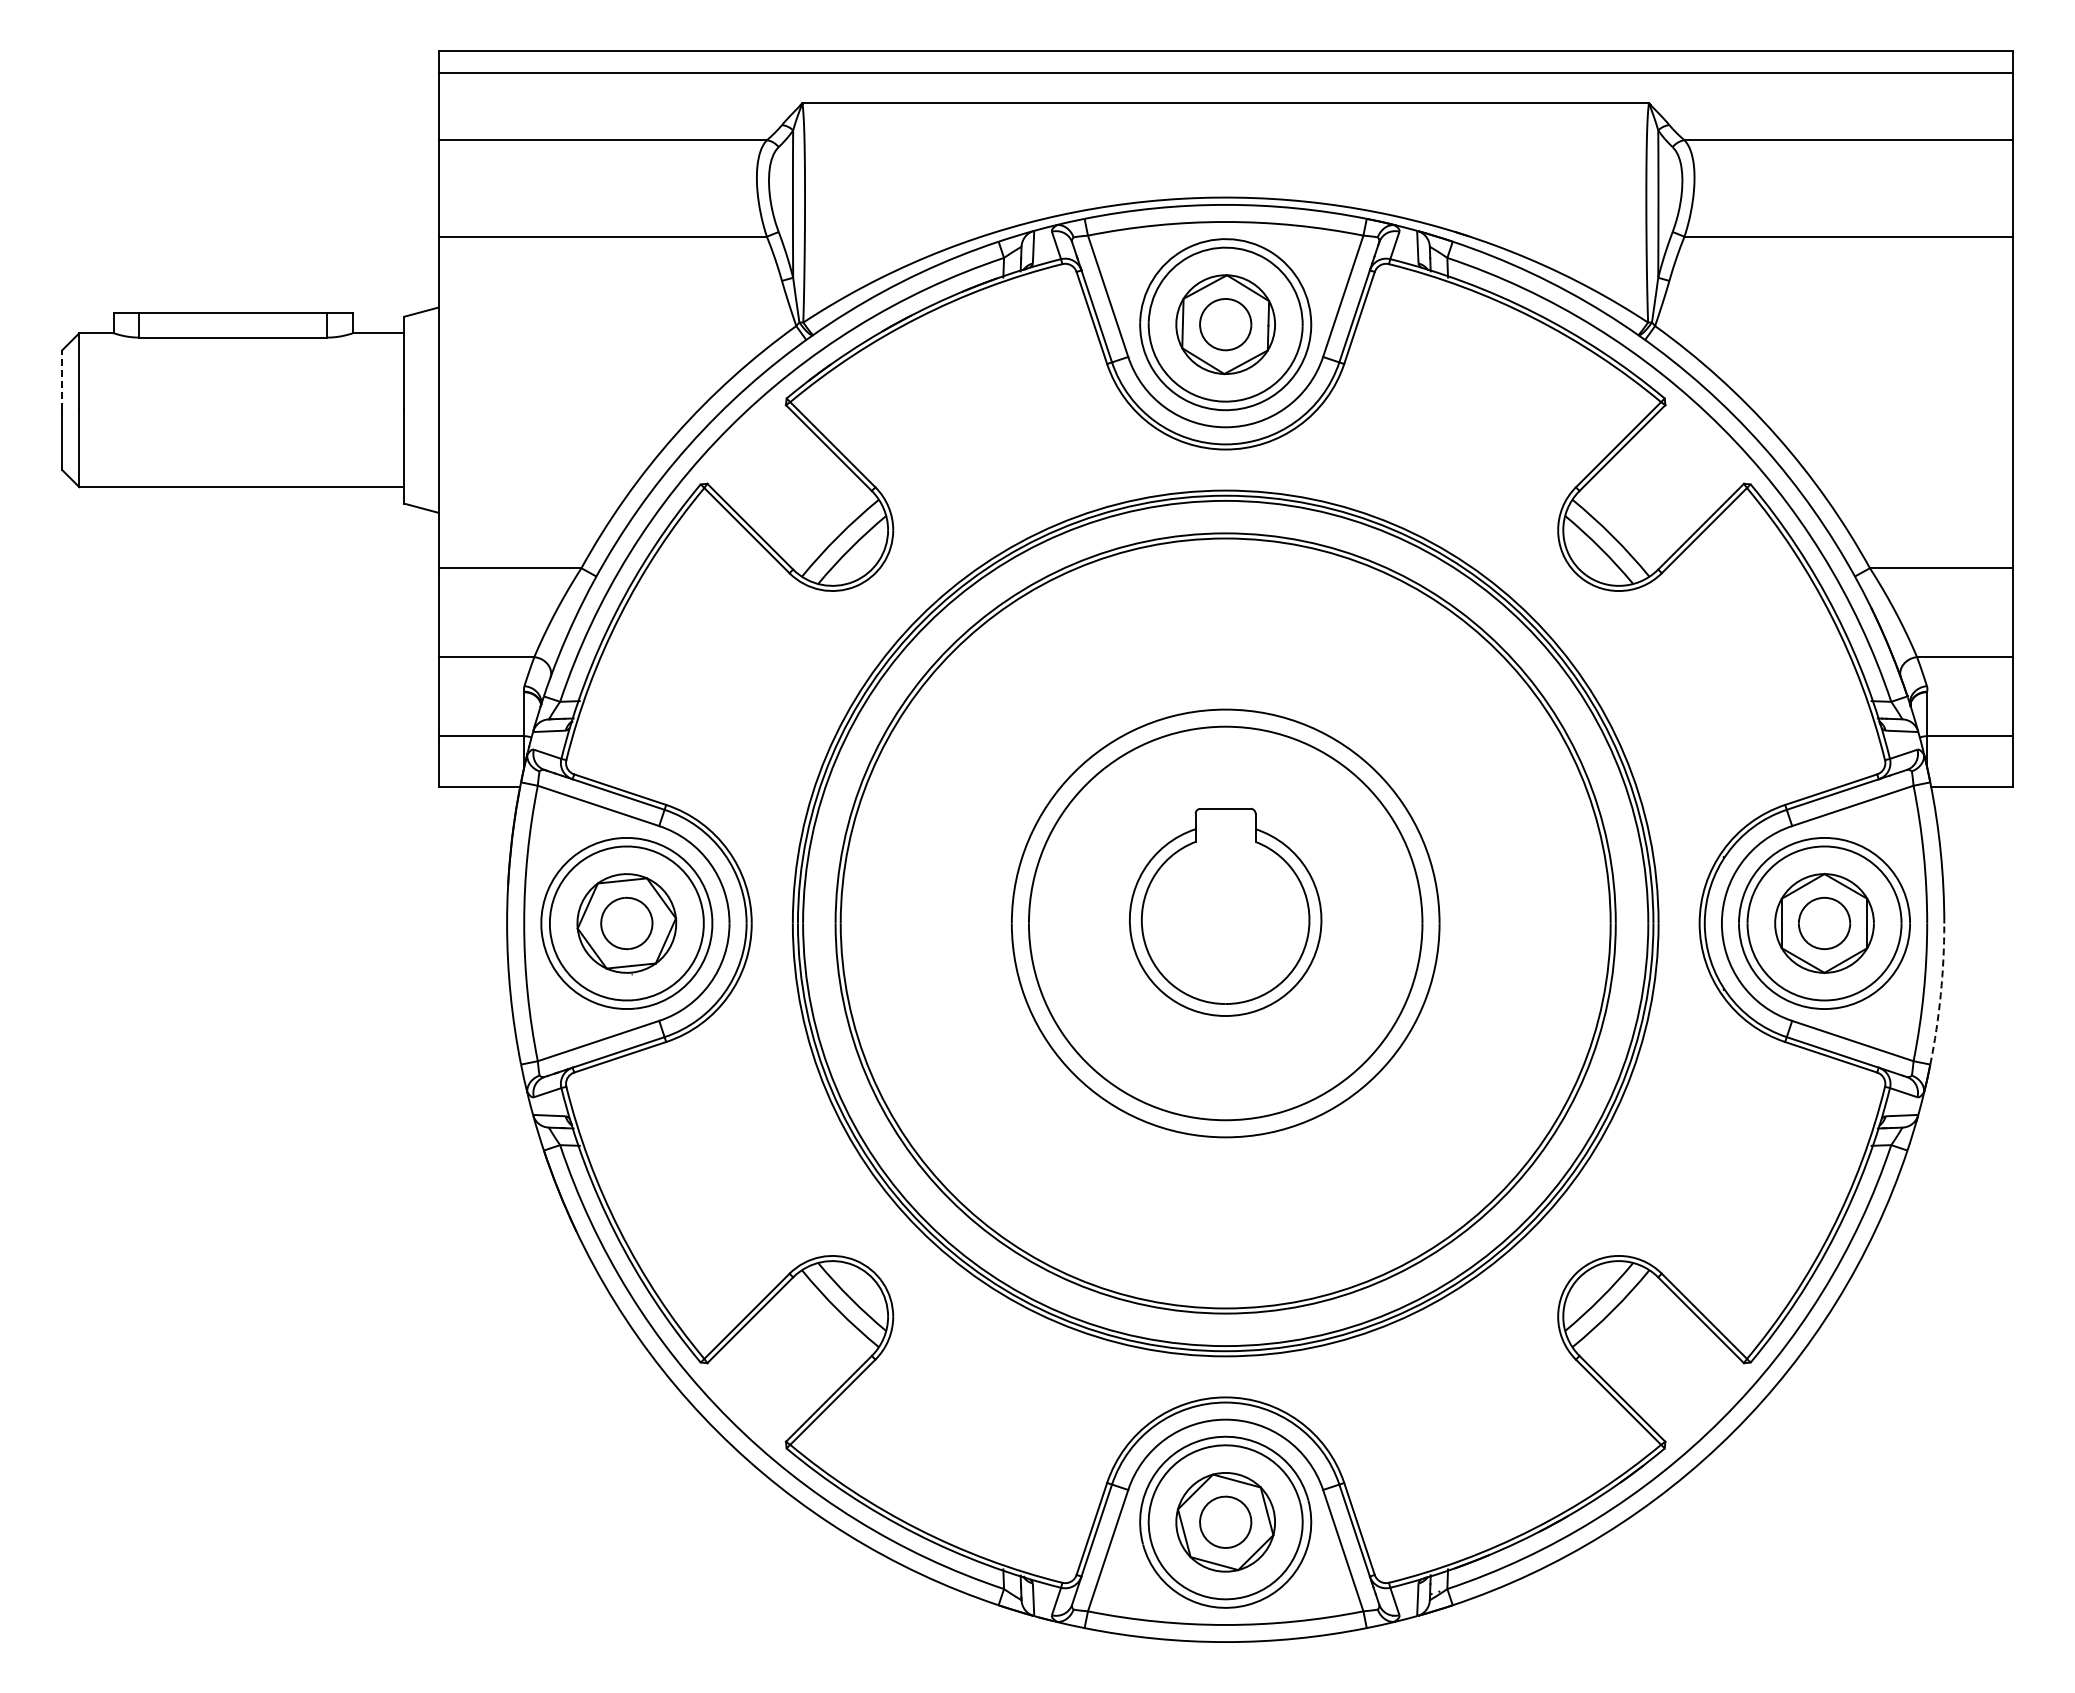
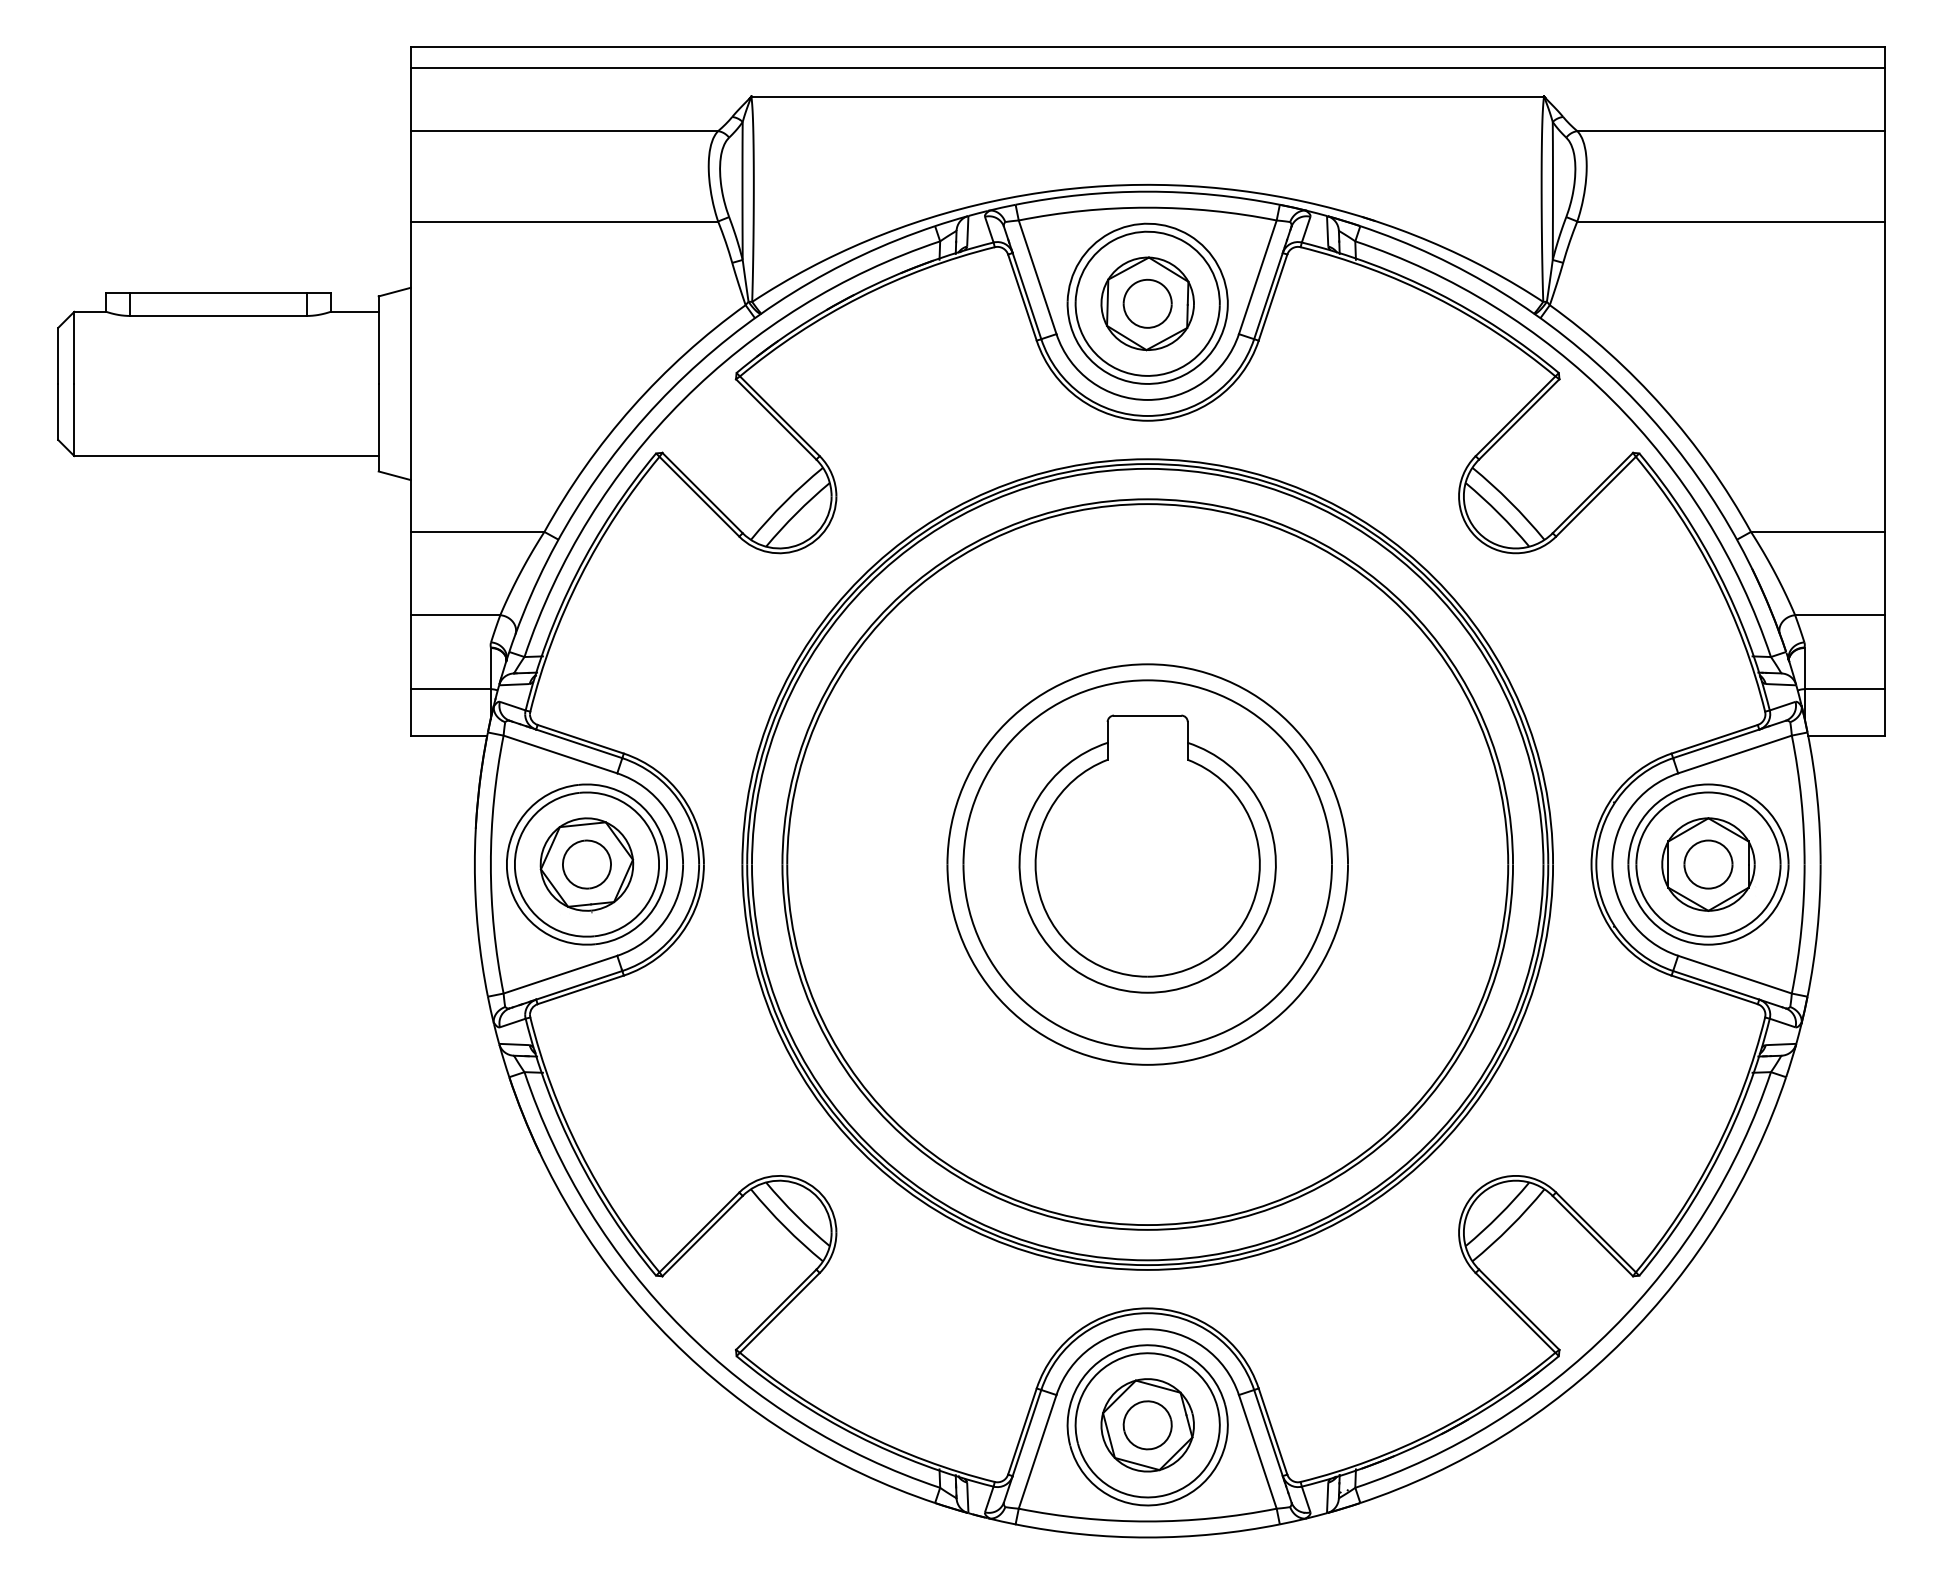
line: (62, 380) -> (58, 356), dashed -> solid
part: (1225, 912) -> (1147, 854), size x1.43
arc: (1940, 994) -> (1817, 931), dashed -> solid

